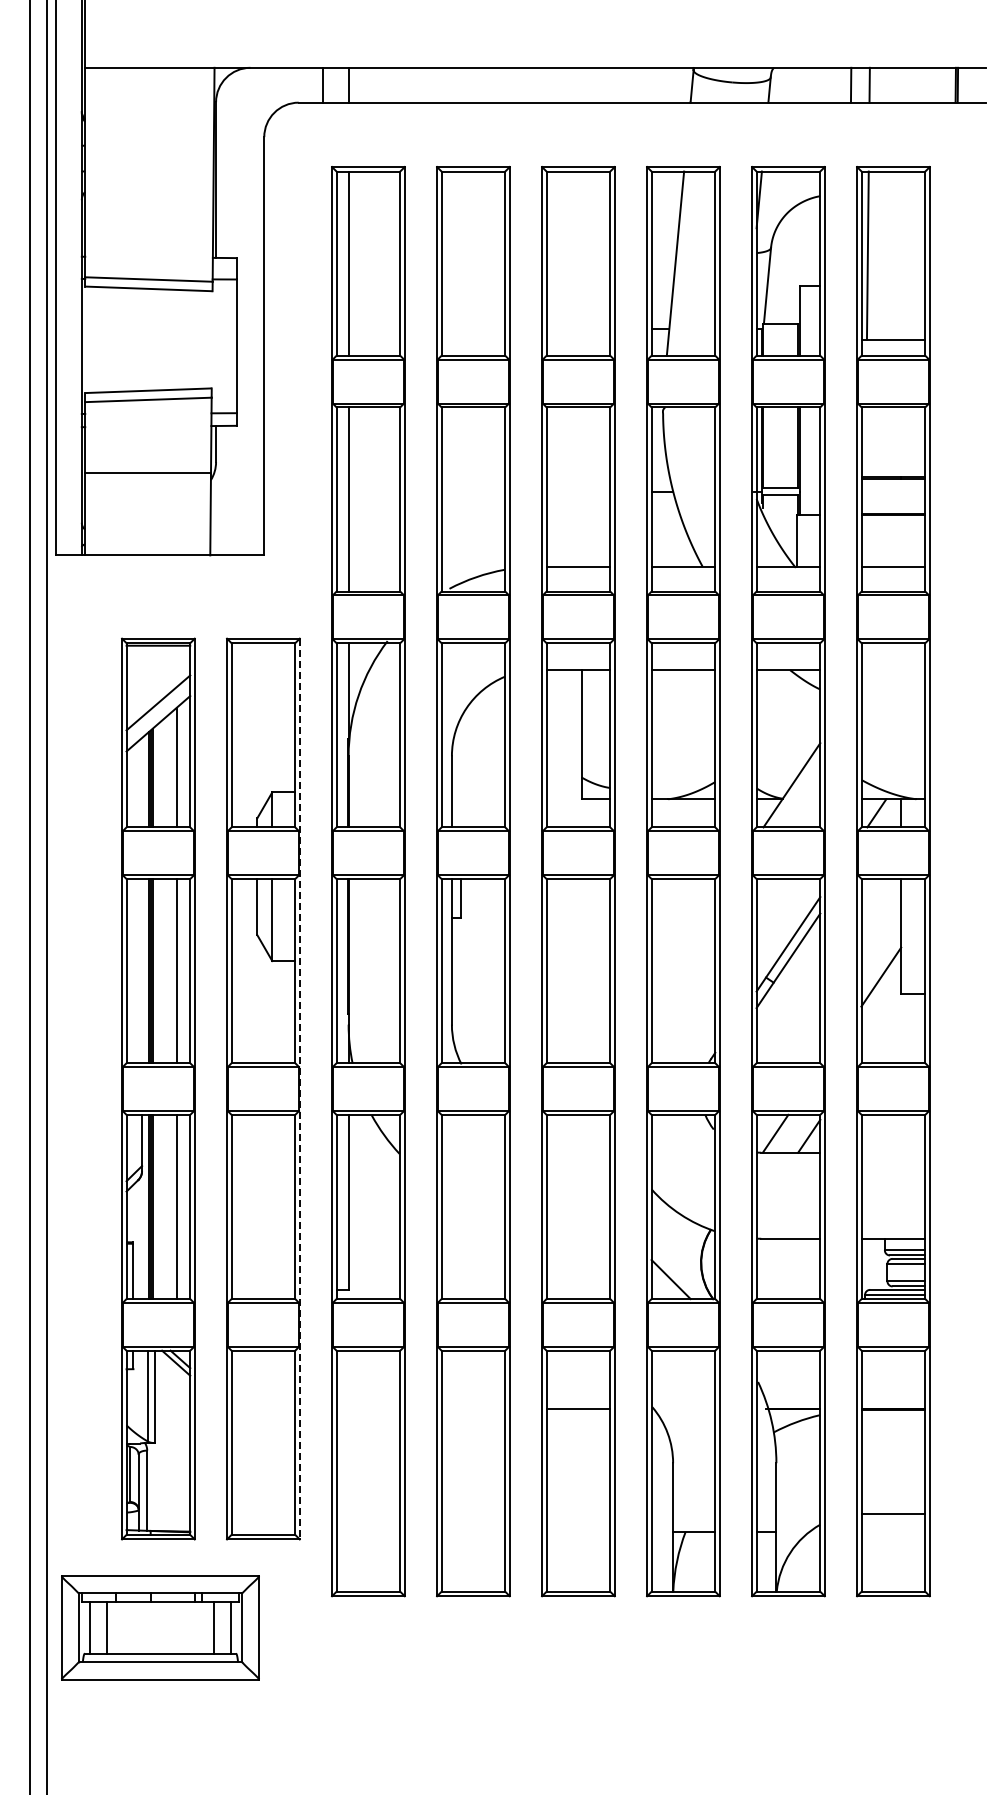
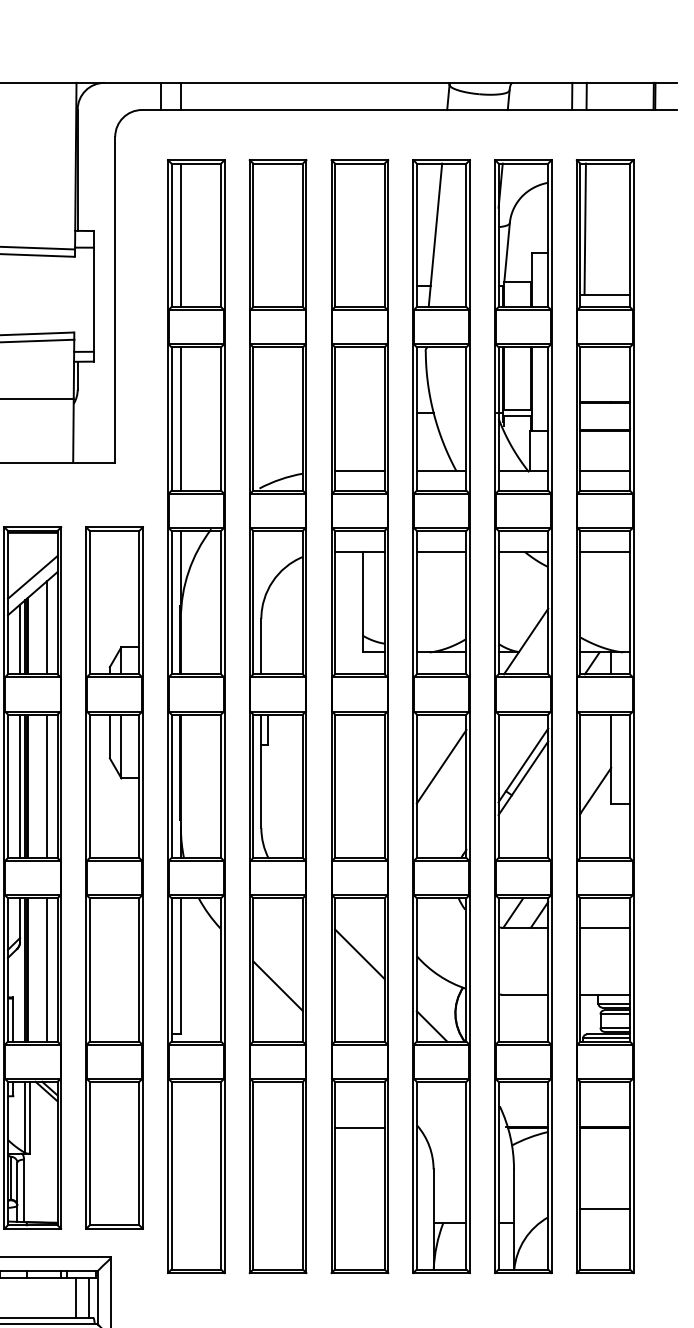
line: (893, 670) -> (605, 552), added
line: (142, 782) -> (20, 639), added
line: (683, 945) -> (441, 766), added
line: (142, 971) -> (20, 786), added
line: (299, 1089) -> (142, 878), dashed -> solid
line: (893, 1152) -> (605, 927), added
line: (578, 1186) -> (359, 953), added
line: (473, 1227) -> (278, 985), added

